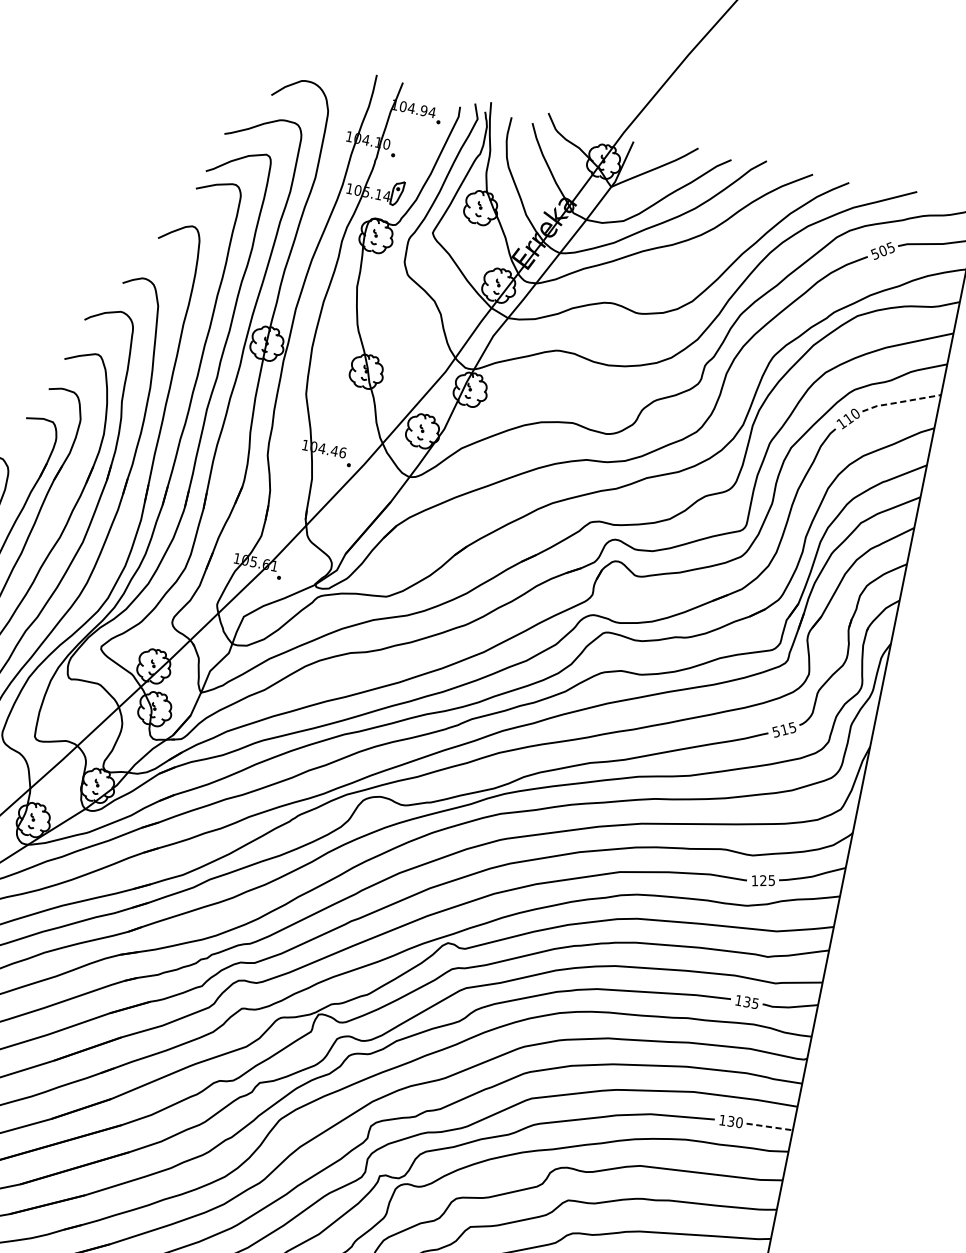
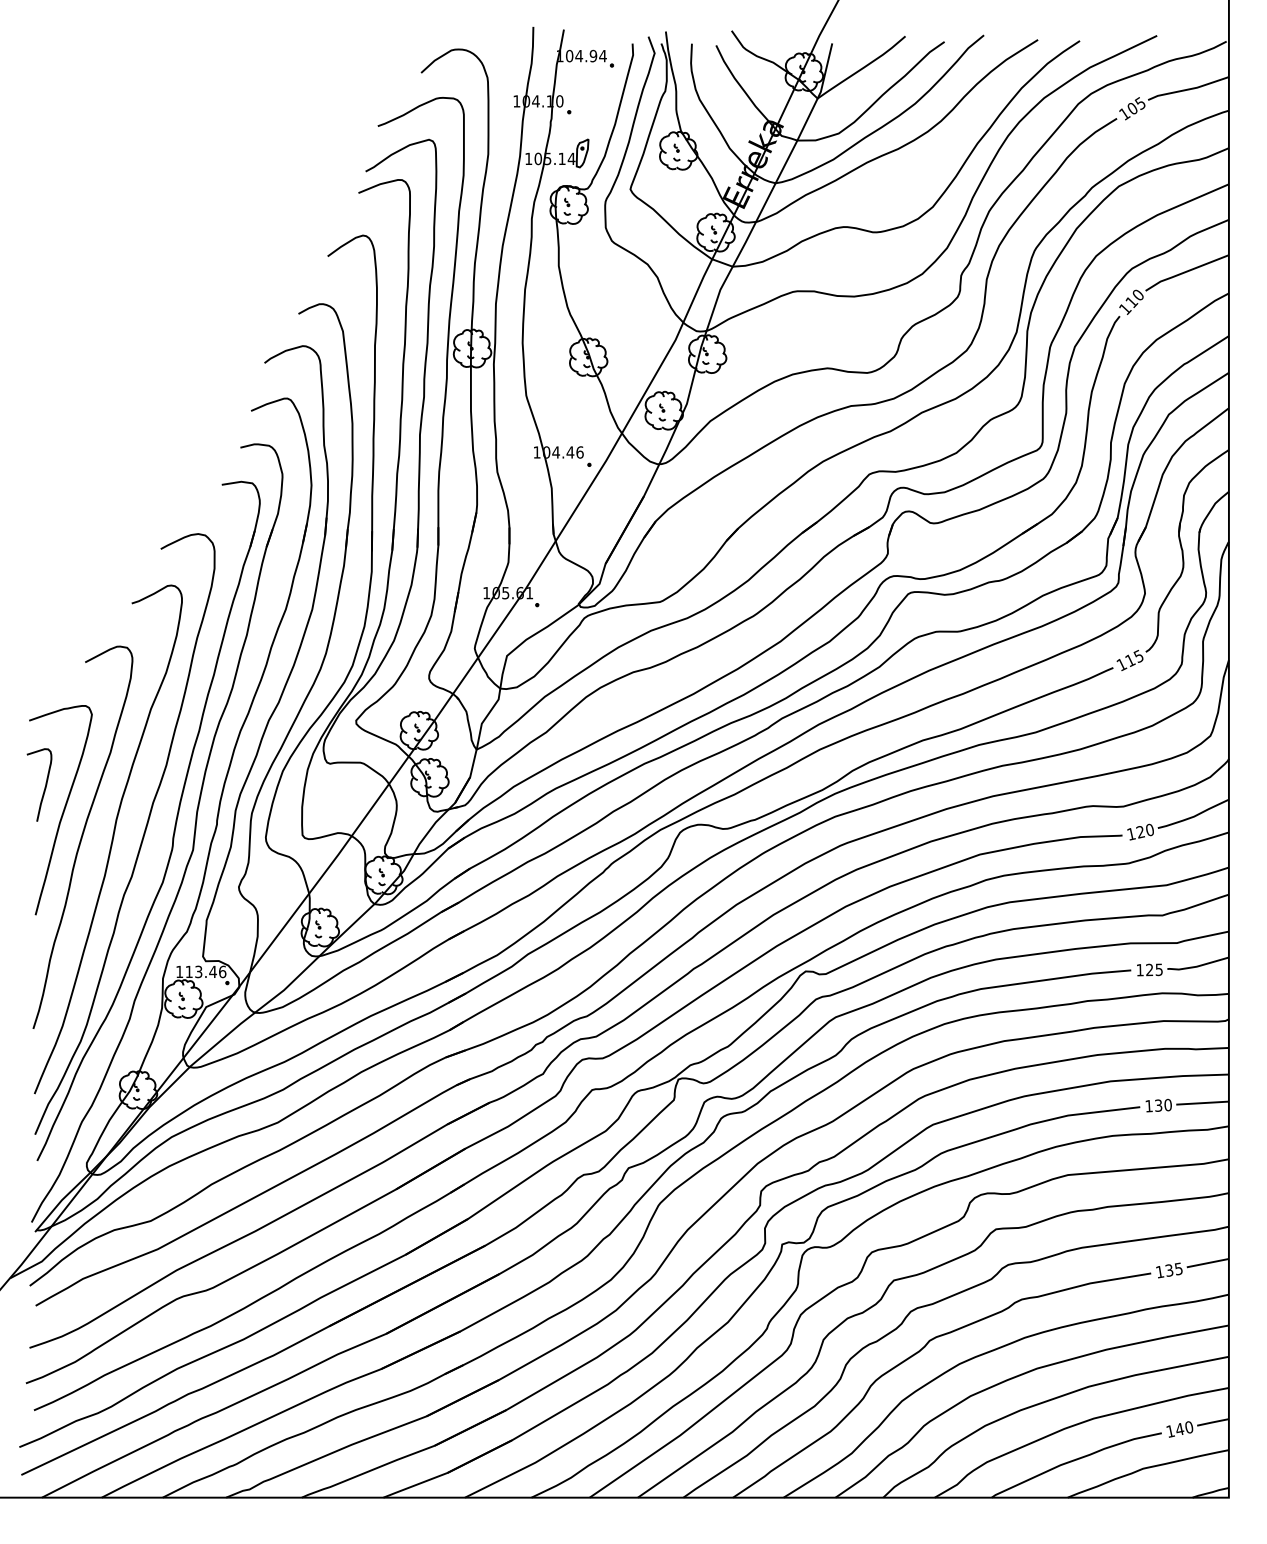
text: (875, 253) -> (1124, 113), 505 -> 105
line: (900, 402) -> (1185, 272), dashed -> solid
text: (776, 731) -> (1121, 664), 515 -> 115
text: (771, 879) -> (1149, 829), 125 -> 120
text: (746, 1002) -> (1149, 970), 135 -> 125
line: (770, 1127) -> (1203, 1103), dashed -> solid

